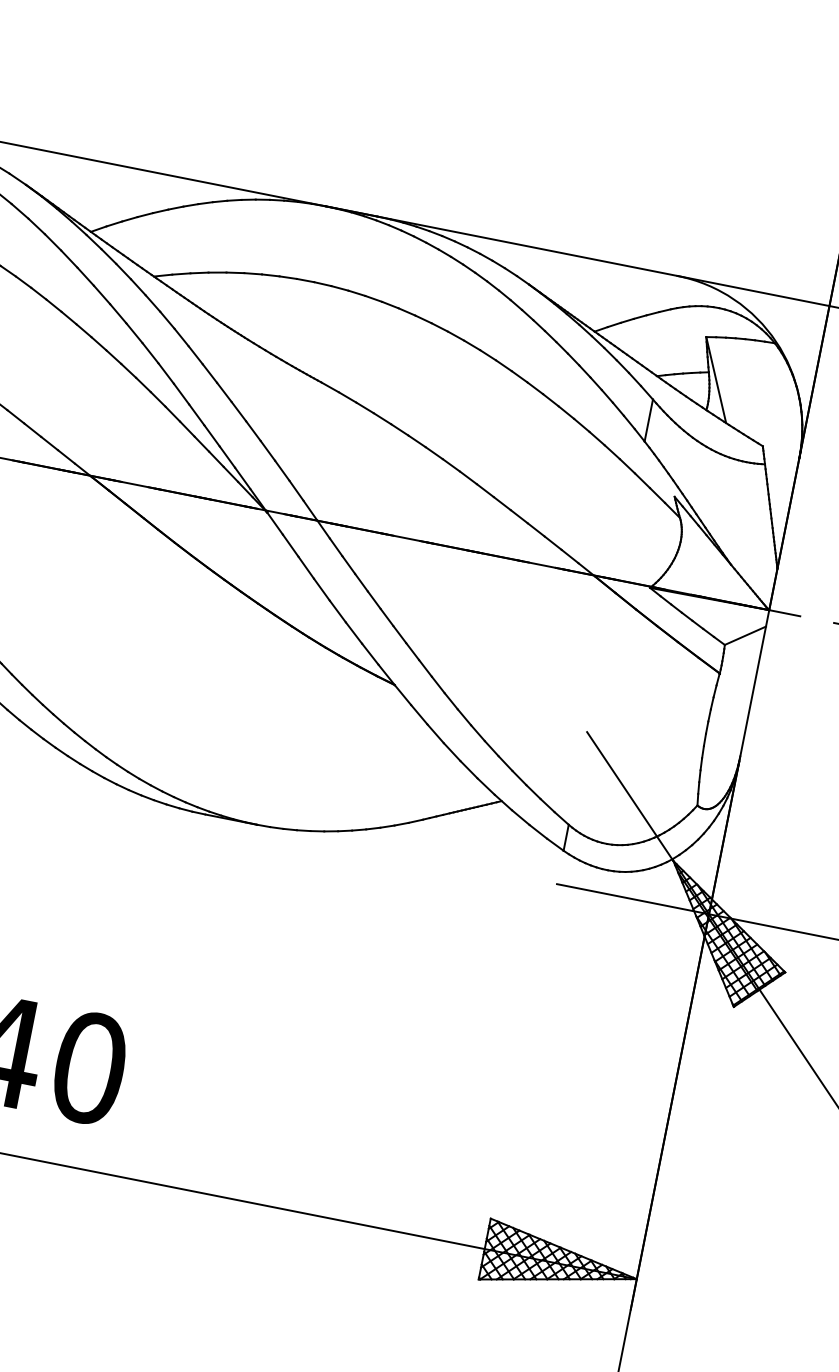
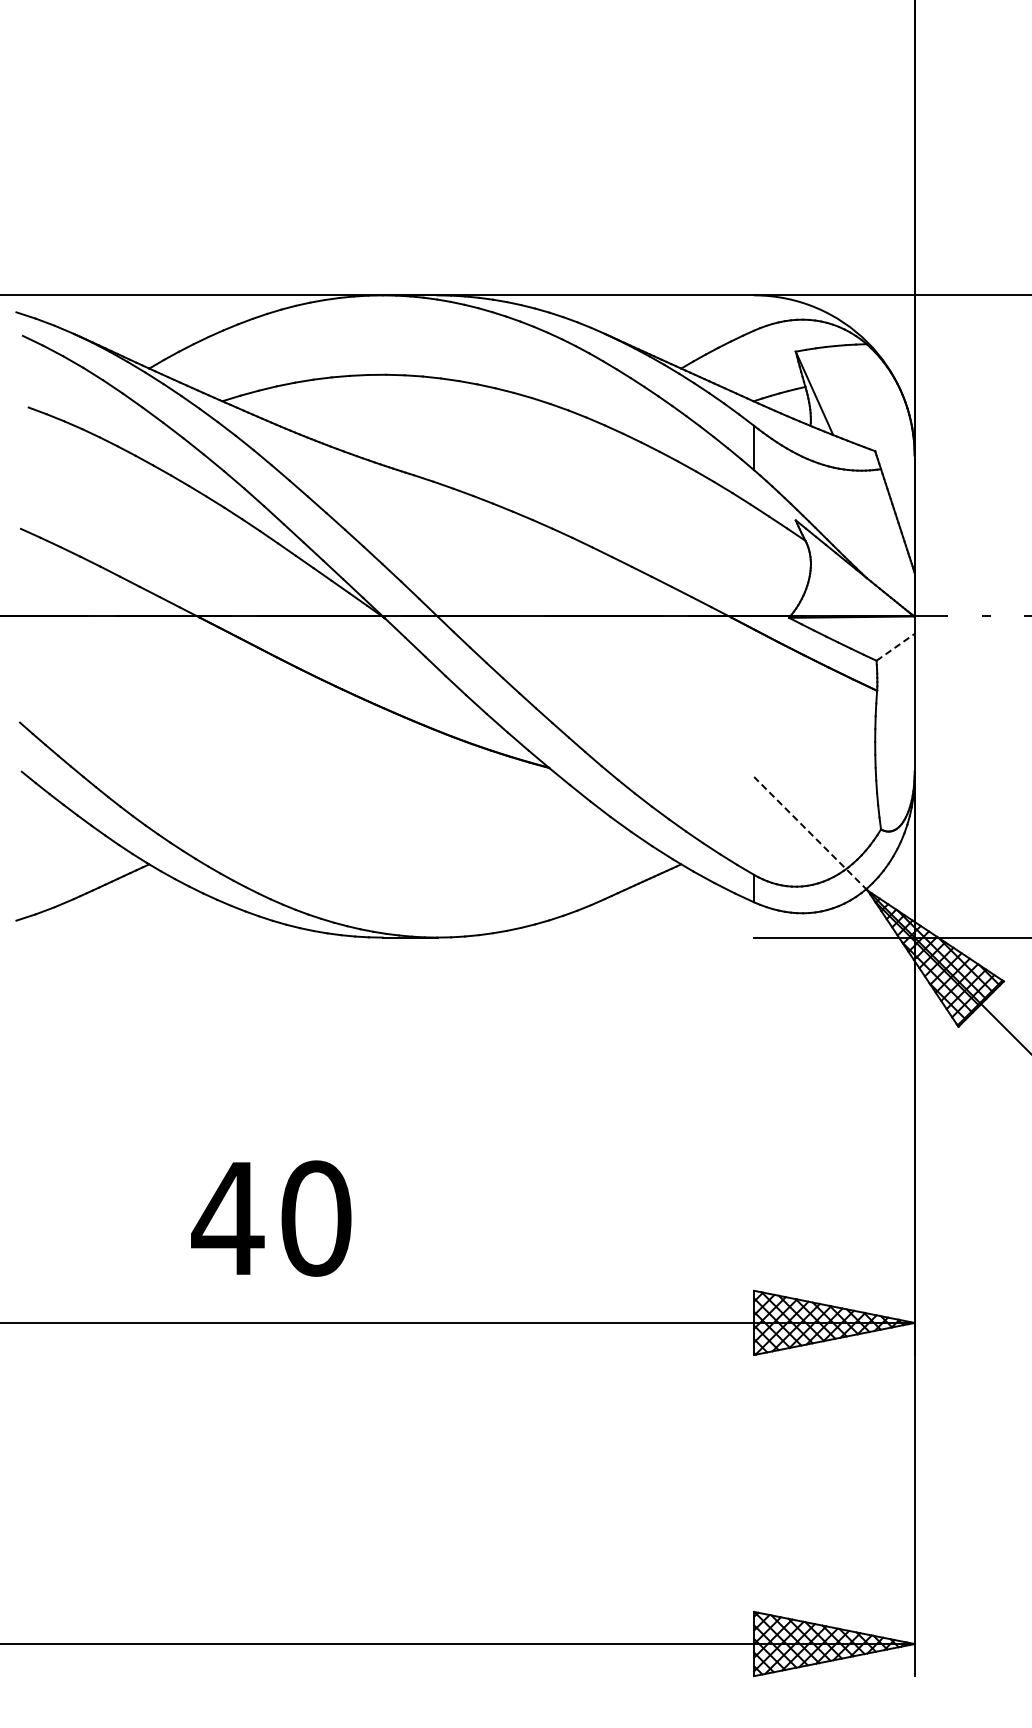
line: (746, 636) -> (896, 647), solid -> dashed
line: (629, 796) -> (810, 833), solid -> dashed

